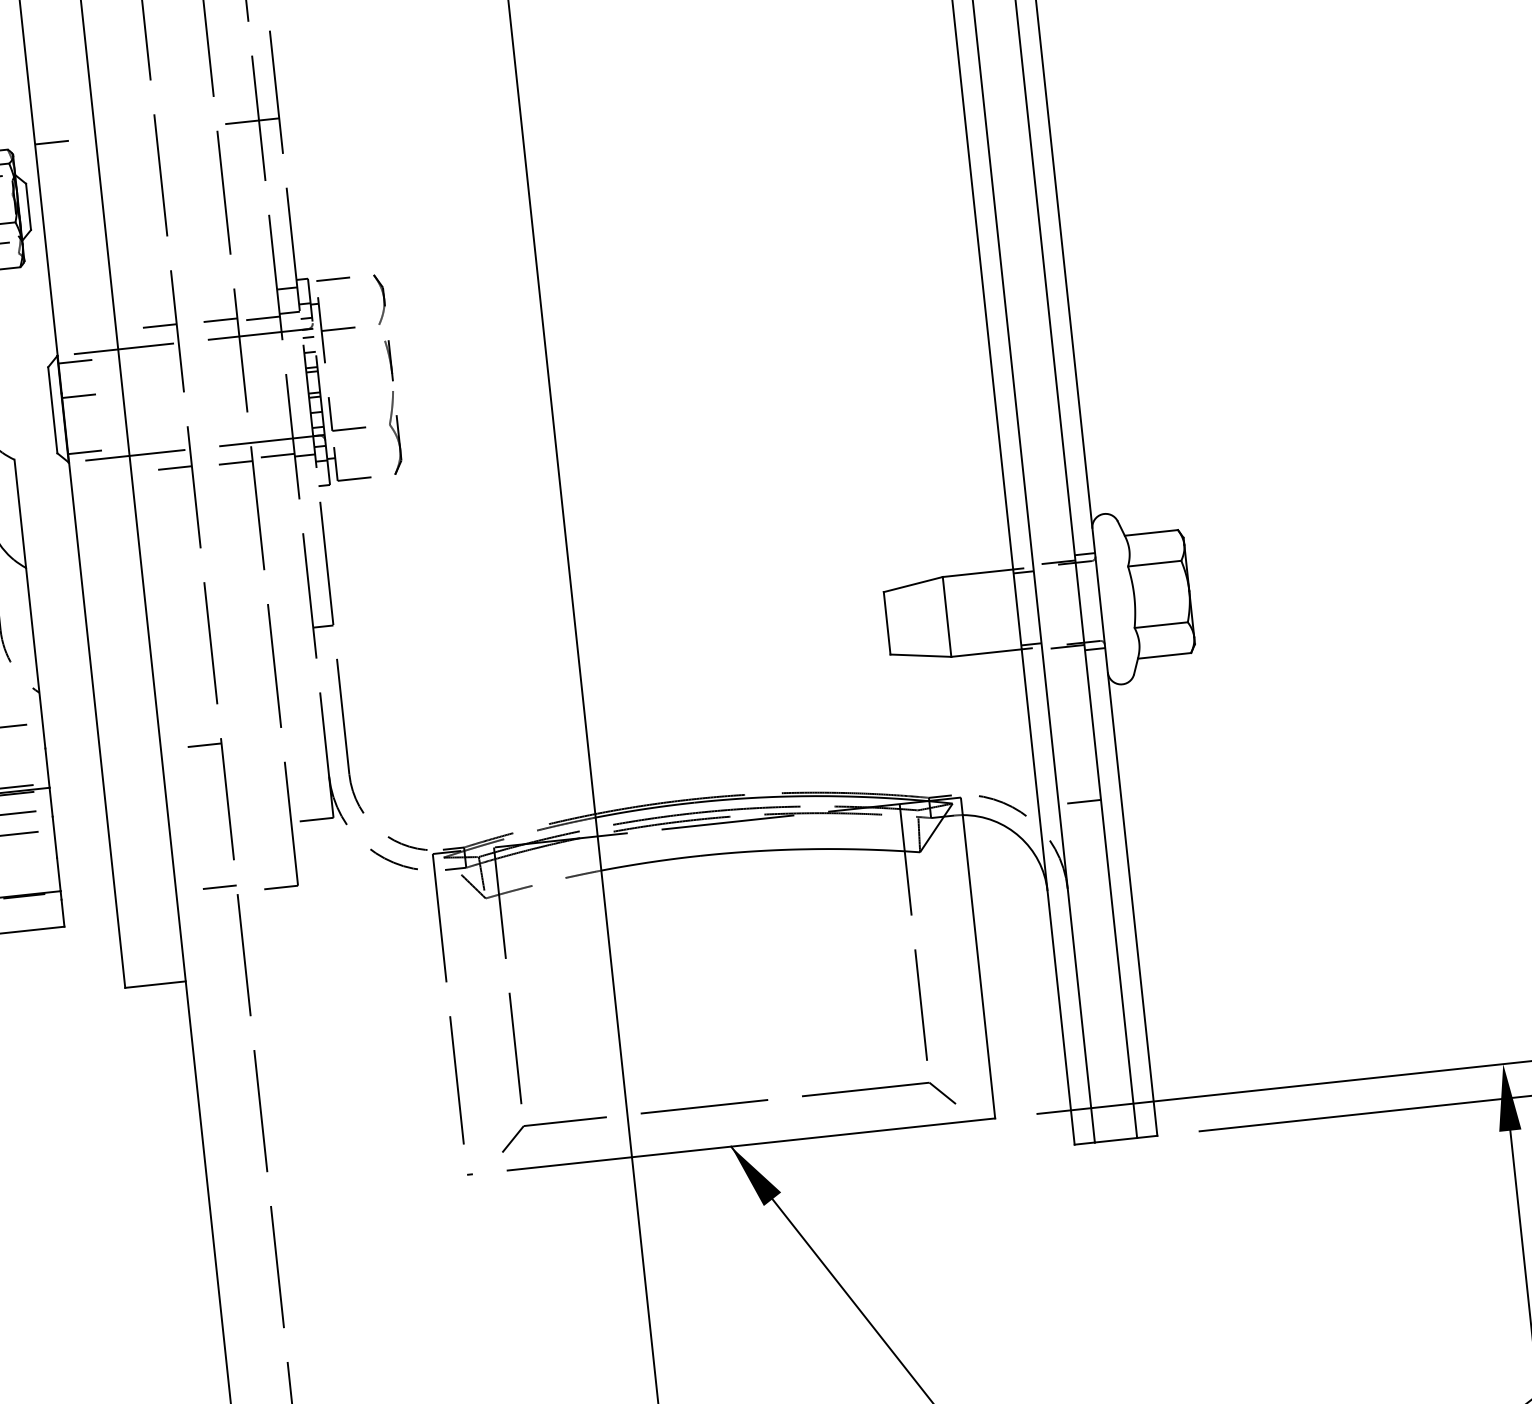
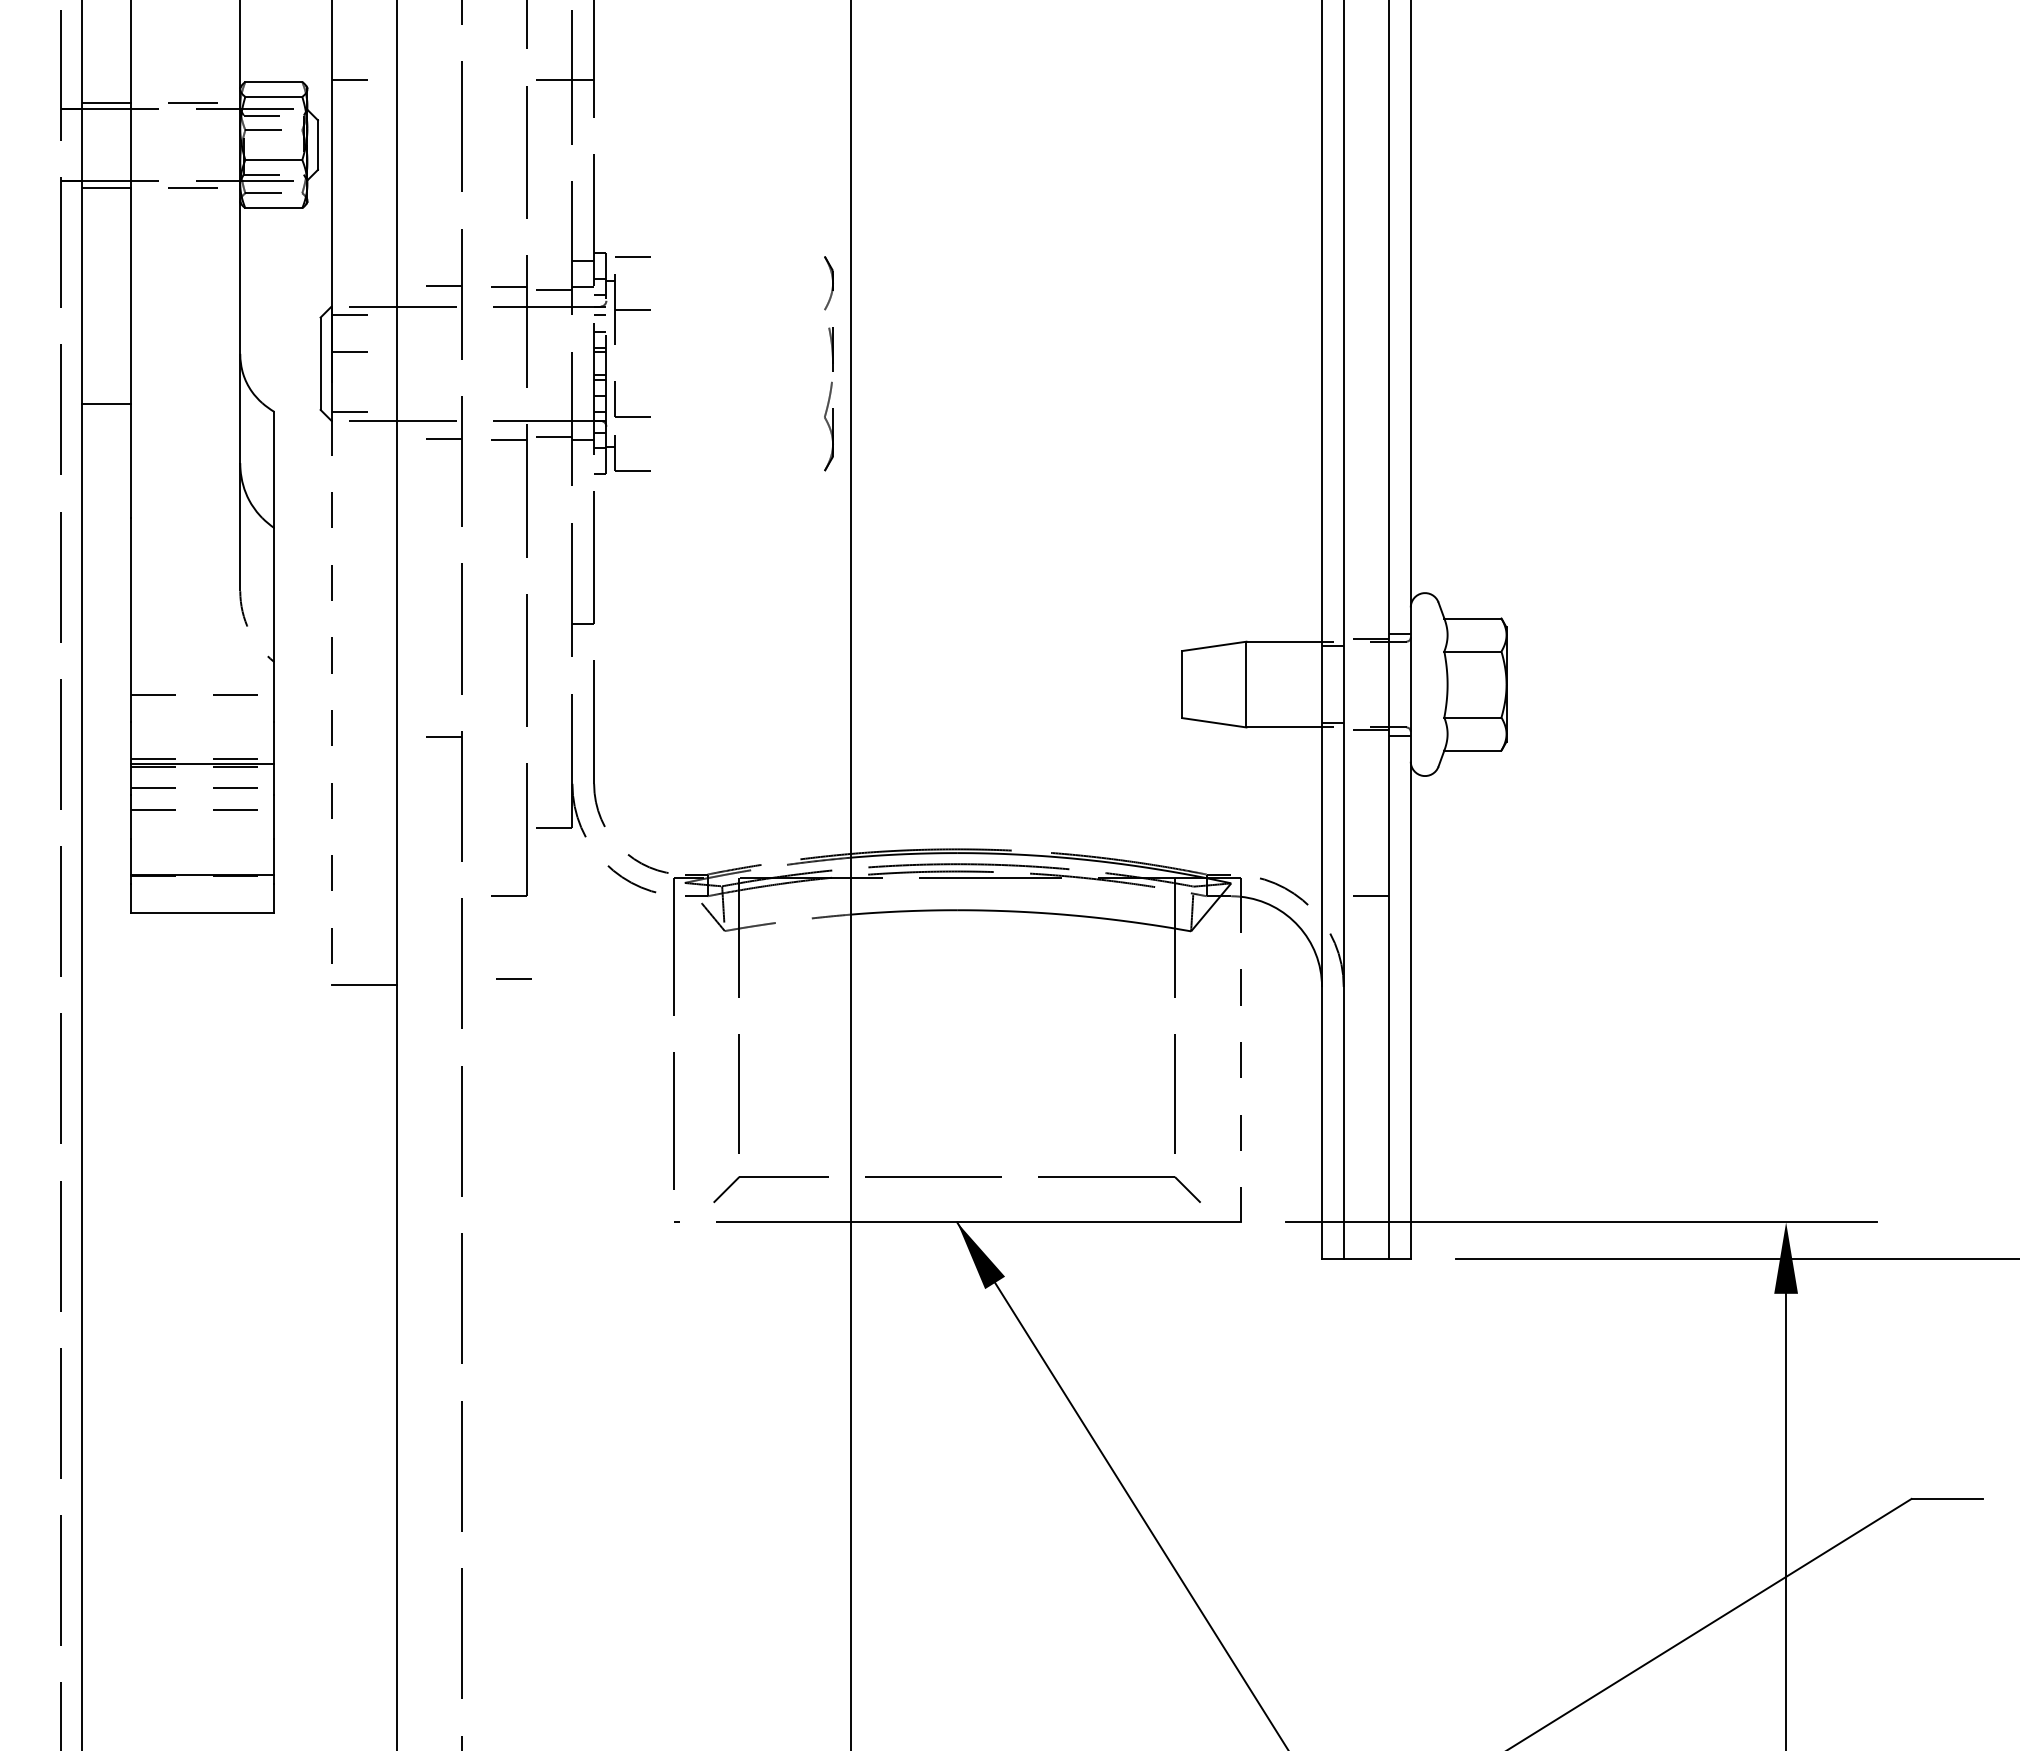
part: (387, 374) -> (828, 363), moved
line: (94, 691) -> (332, 666), solid -> dashed
line: (219, 886) -> (513, 978), moved
line: (978, 966) -> (1240, 1059), solid -> dashed

